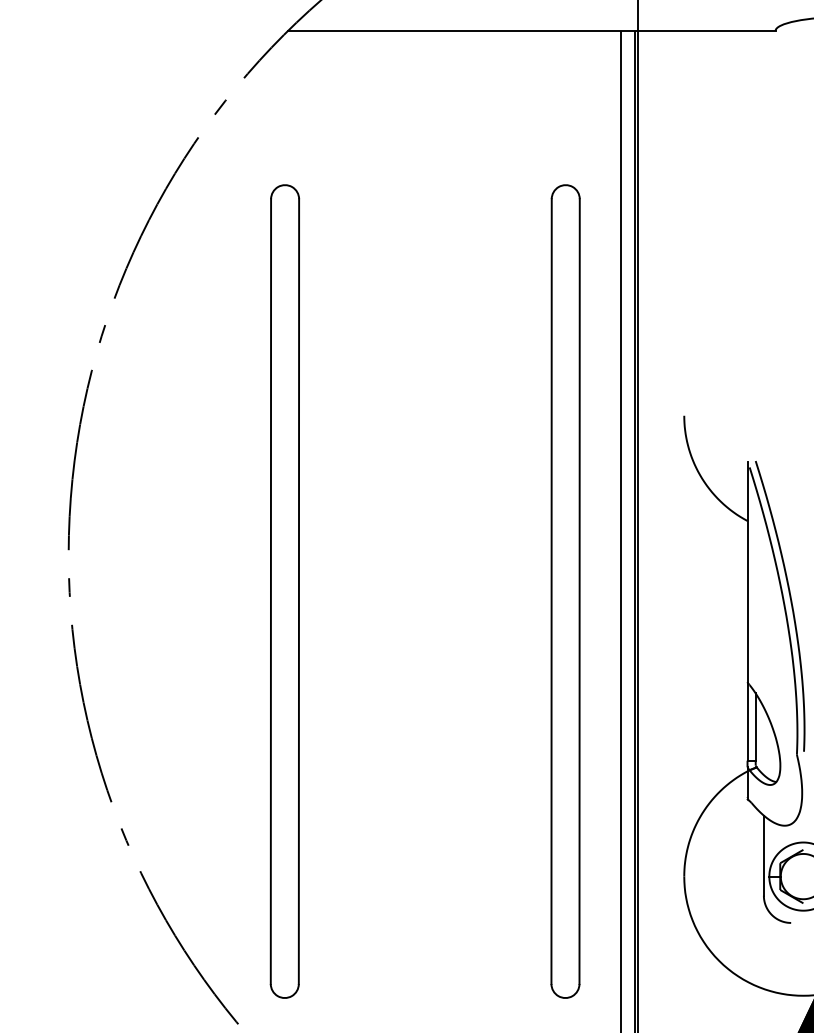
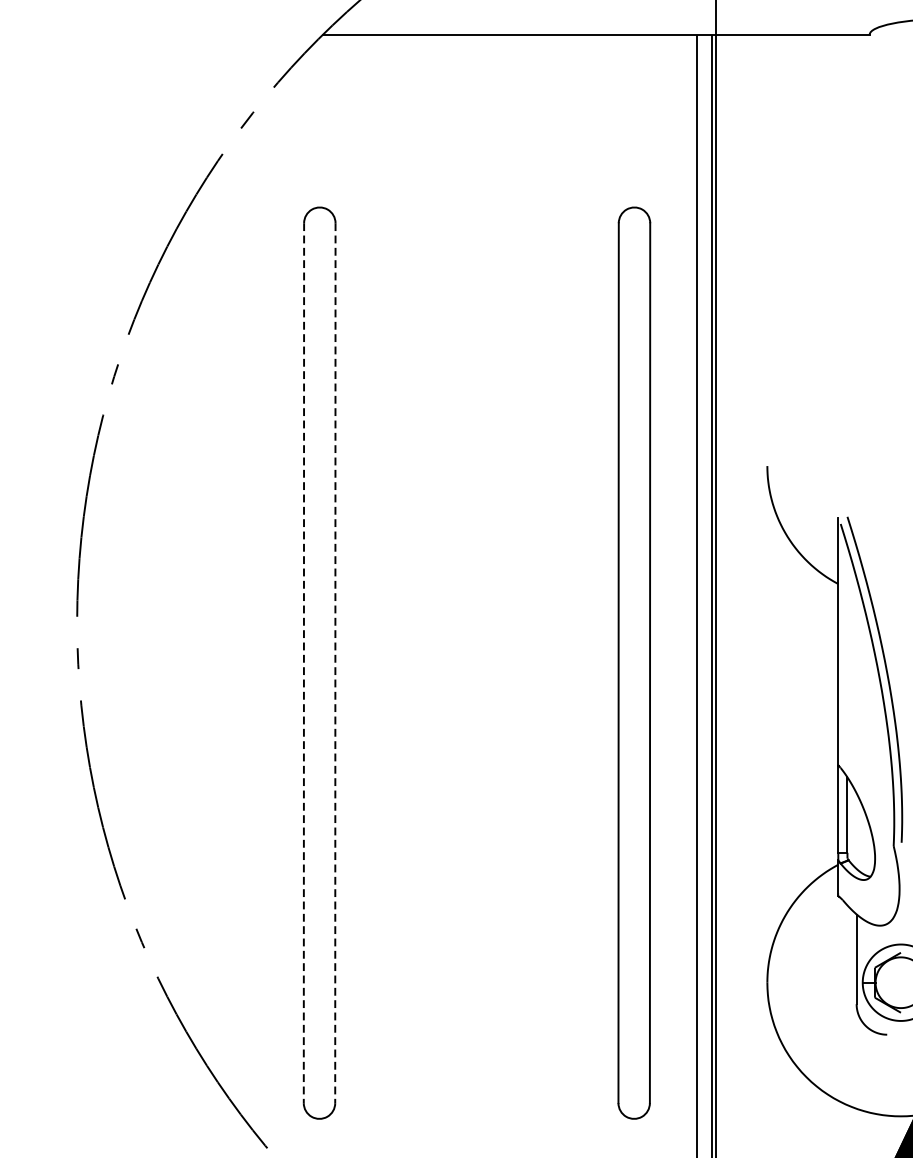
line: (270, 592) -> (303, 664), solid -> dashed
line: (298, 592) -> (334, 664), solid -> dashed

